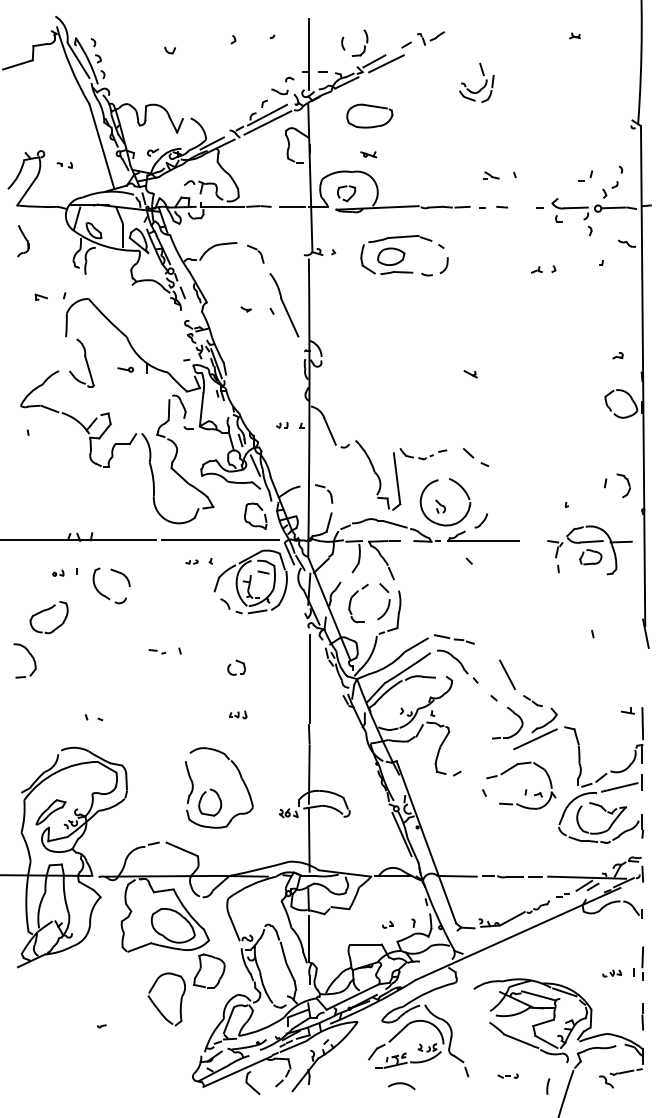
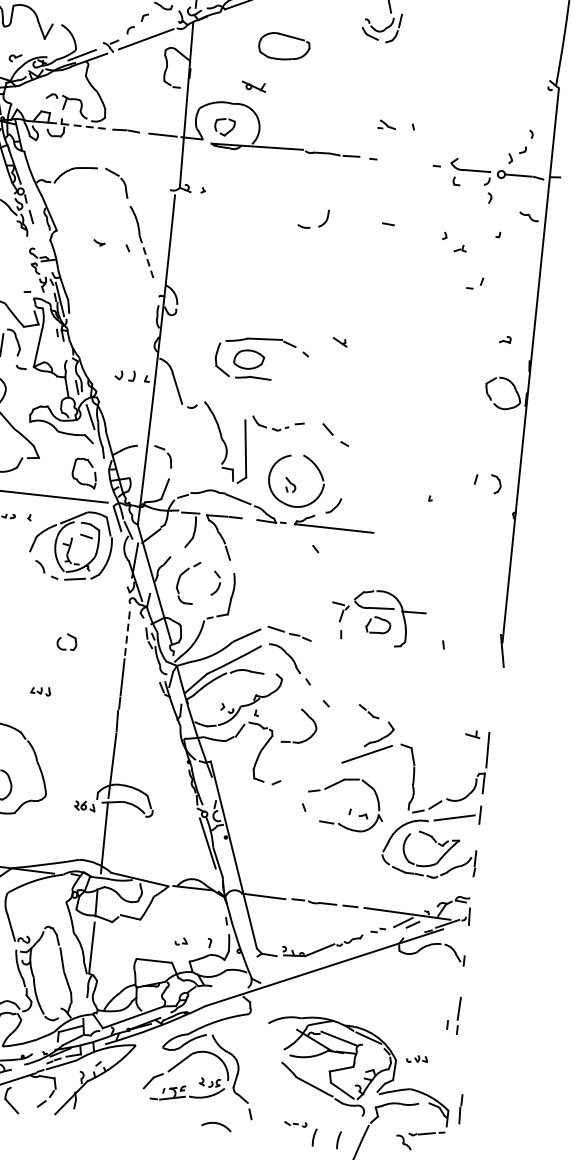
line: (267, 114) -> (146, 29), removed
part: (369, 115) -> (284, 46), moved
part: (368, 154) -> (253, 86), size x1.4
part: (585, 175) -> (475, 282), moved
line: (222, 206) -> (85, 126), solid -> dashed
line: (502, 207) -> (388, 224), moved
part: (255, 253) -> (116, 182), size x1.4
part: (402, 254) -> (261, 358), moved
part: (536, 269) -> (460, 248), moved
line: (289, 317) -> (146, 257), solid -> dashed
part: (282, 425) -> (125, 376), size x1.6
part: (623, 485) -> (495, 484), size x0.7
part: (589, 550) -> (377, 617), moved
part: (383, 601) -> (215, 583), size x0.6
line: (309, 655) -> (127, 633), solid -> dashed
part: (236, 667) -> (66, 641), moved
line: (507, 674) -> (344, 679), removed
part: (514, 714) -> (308, 717), moved
part: (612, 973) -> (417, 1059), moved
line: (642, 1016) -> (460, 1108), moved
arc: (401, 1084) -> (216, 1124), moved
arc: (526, 1086) -> (314, 1137), added

